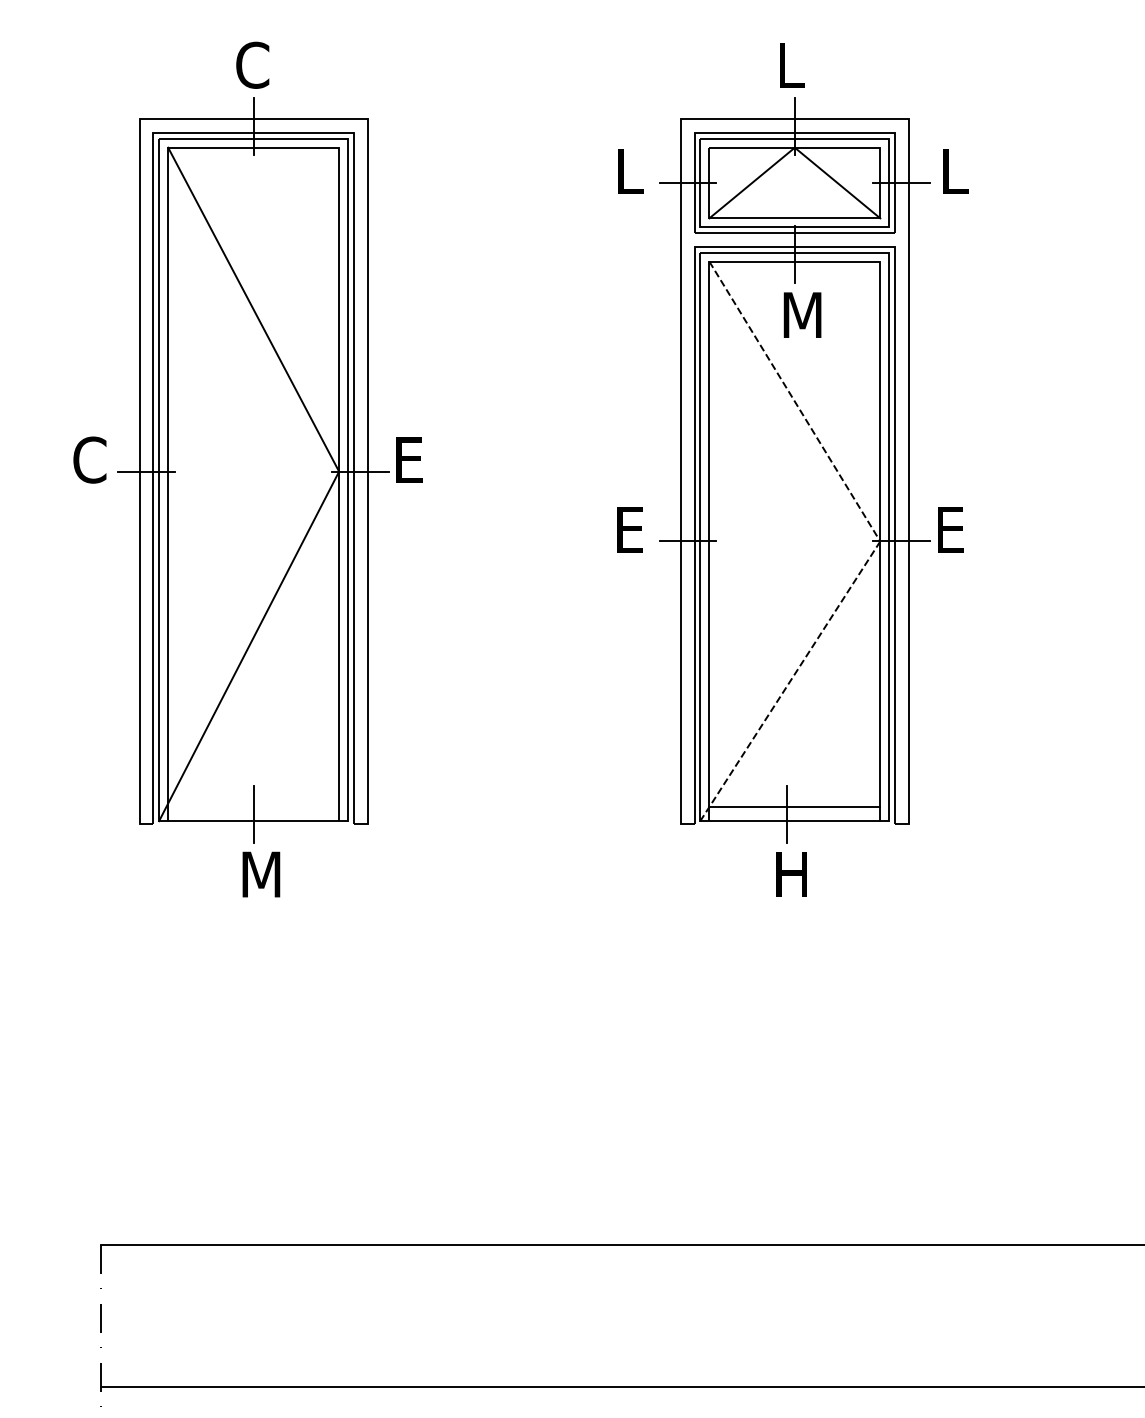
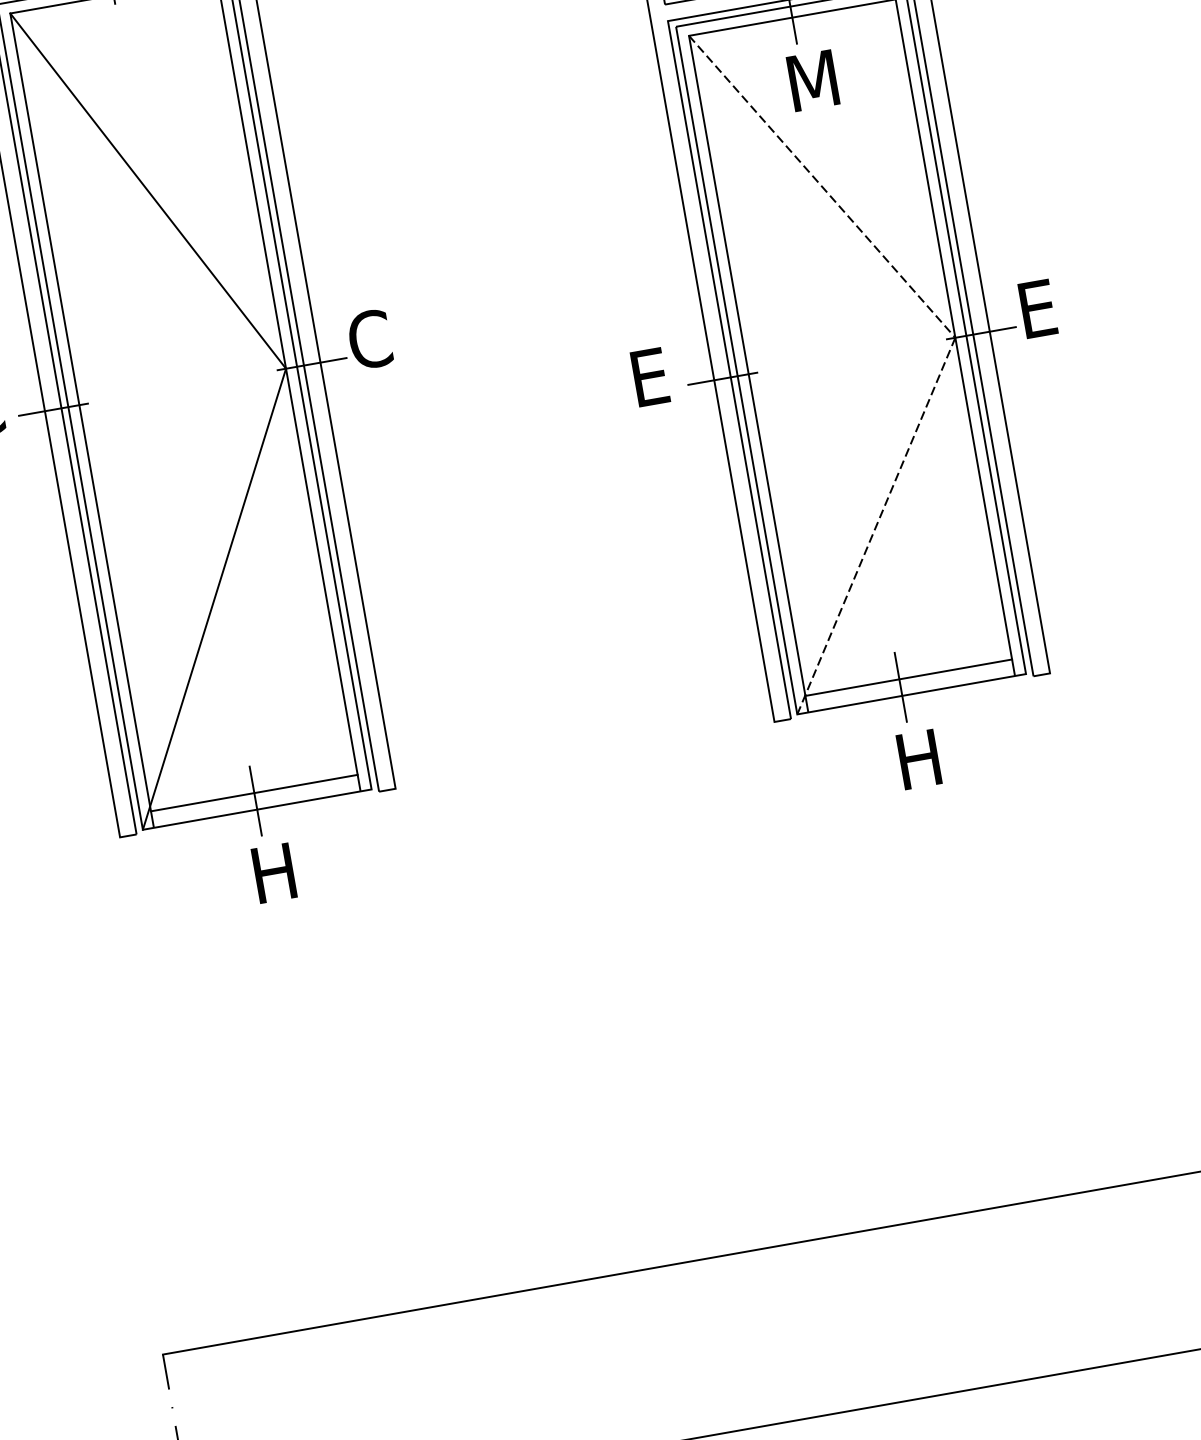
text: (410, 459) -> (369, 338), E -> C
line: (253, 807) -> (254, 793), added
text: (261, 874) -> (278, 872), M -> H

